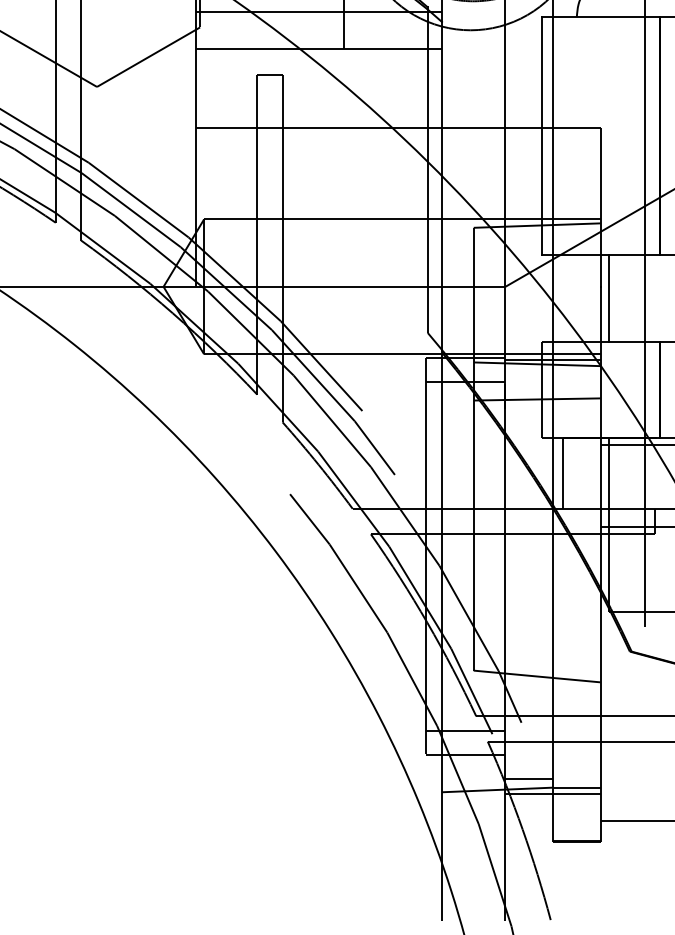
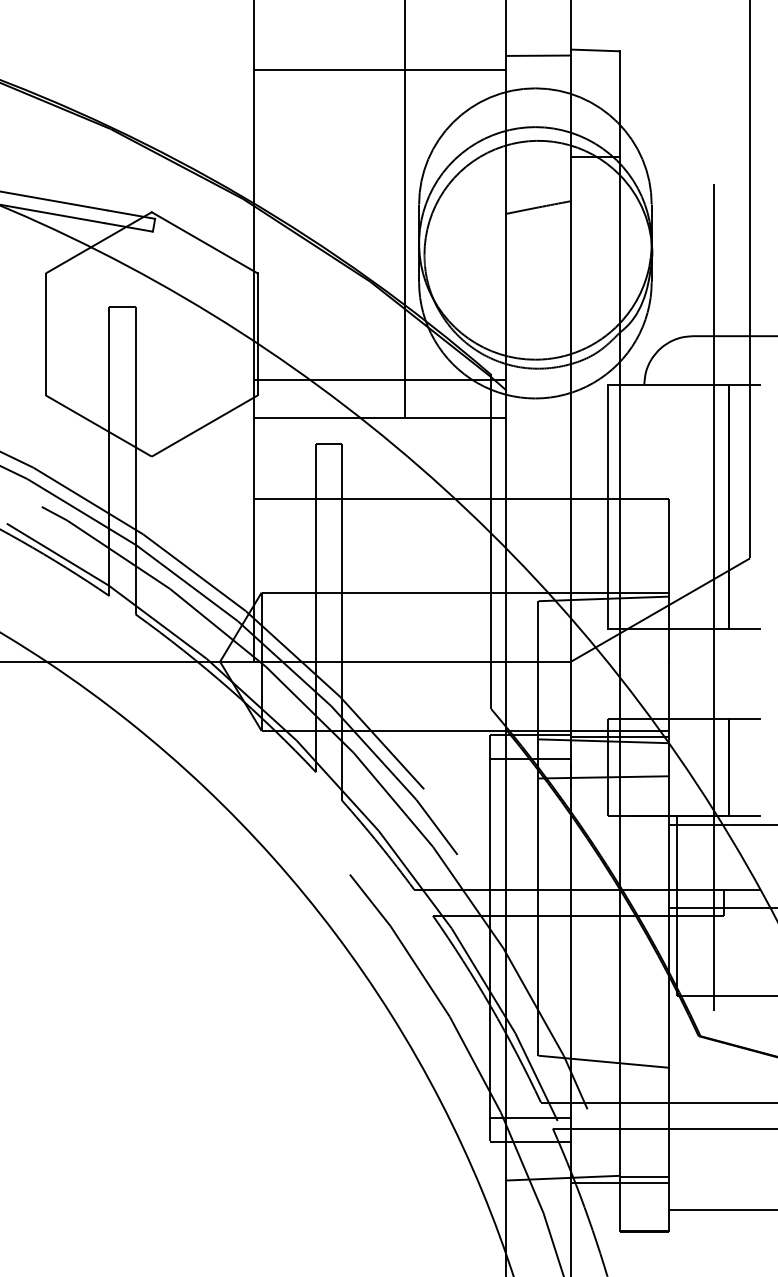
line: (608, 298) -> (676, 673), removed
line: (562, 472) -> (629, 852), removed
line: (528, 778) -> (594, 1166), removed

